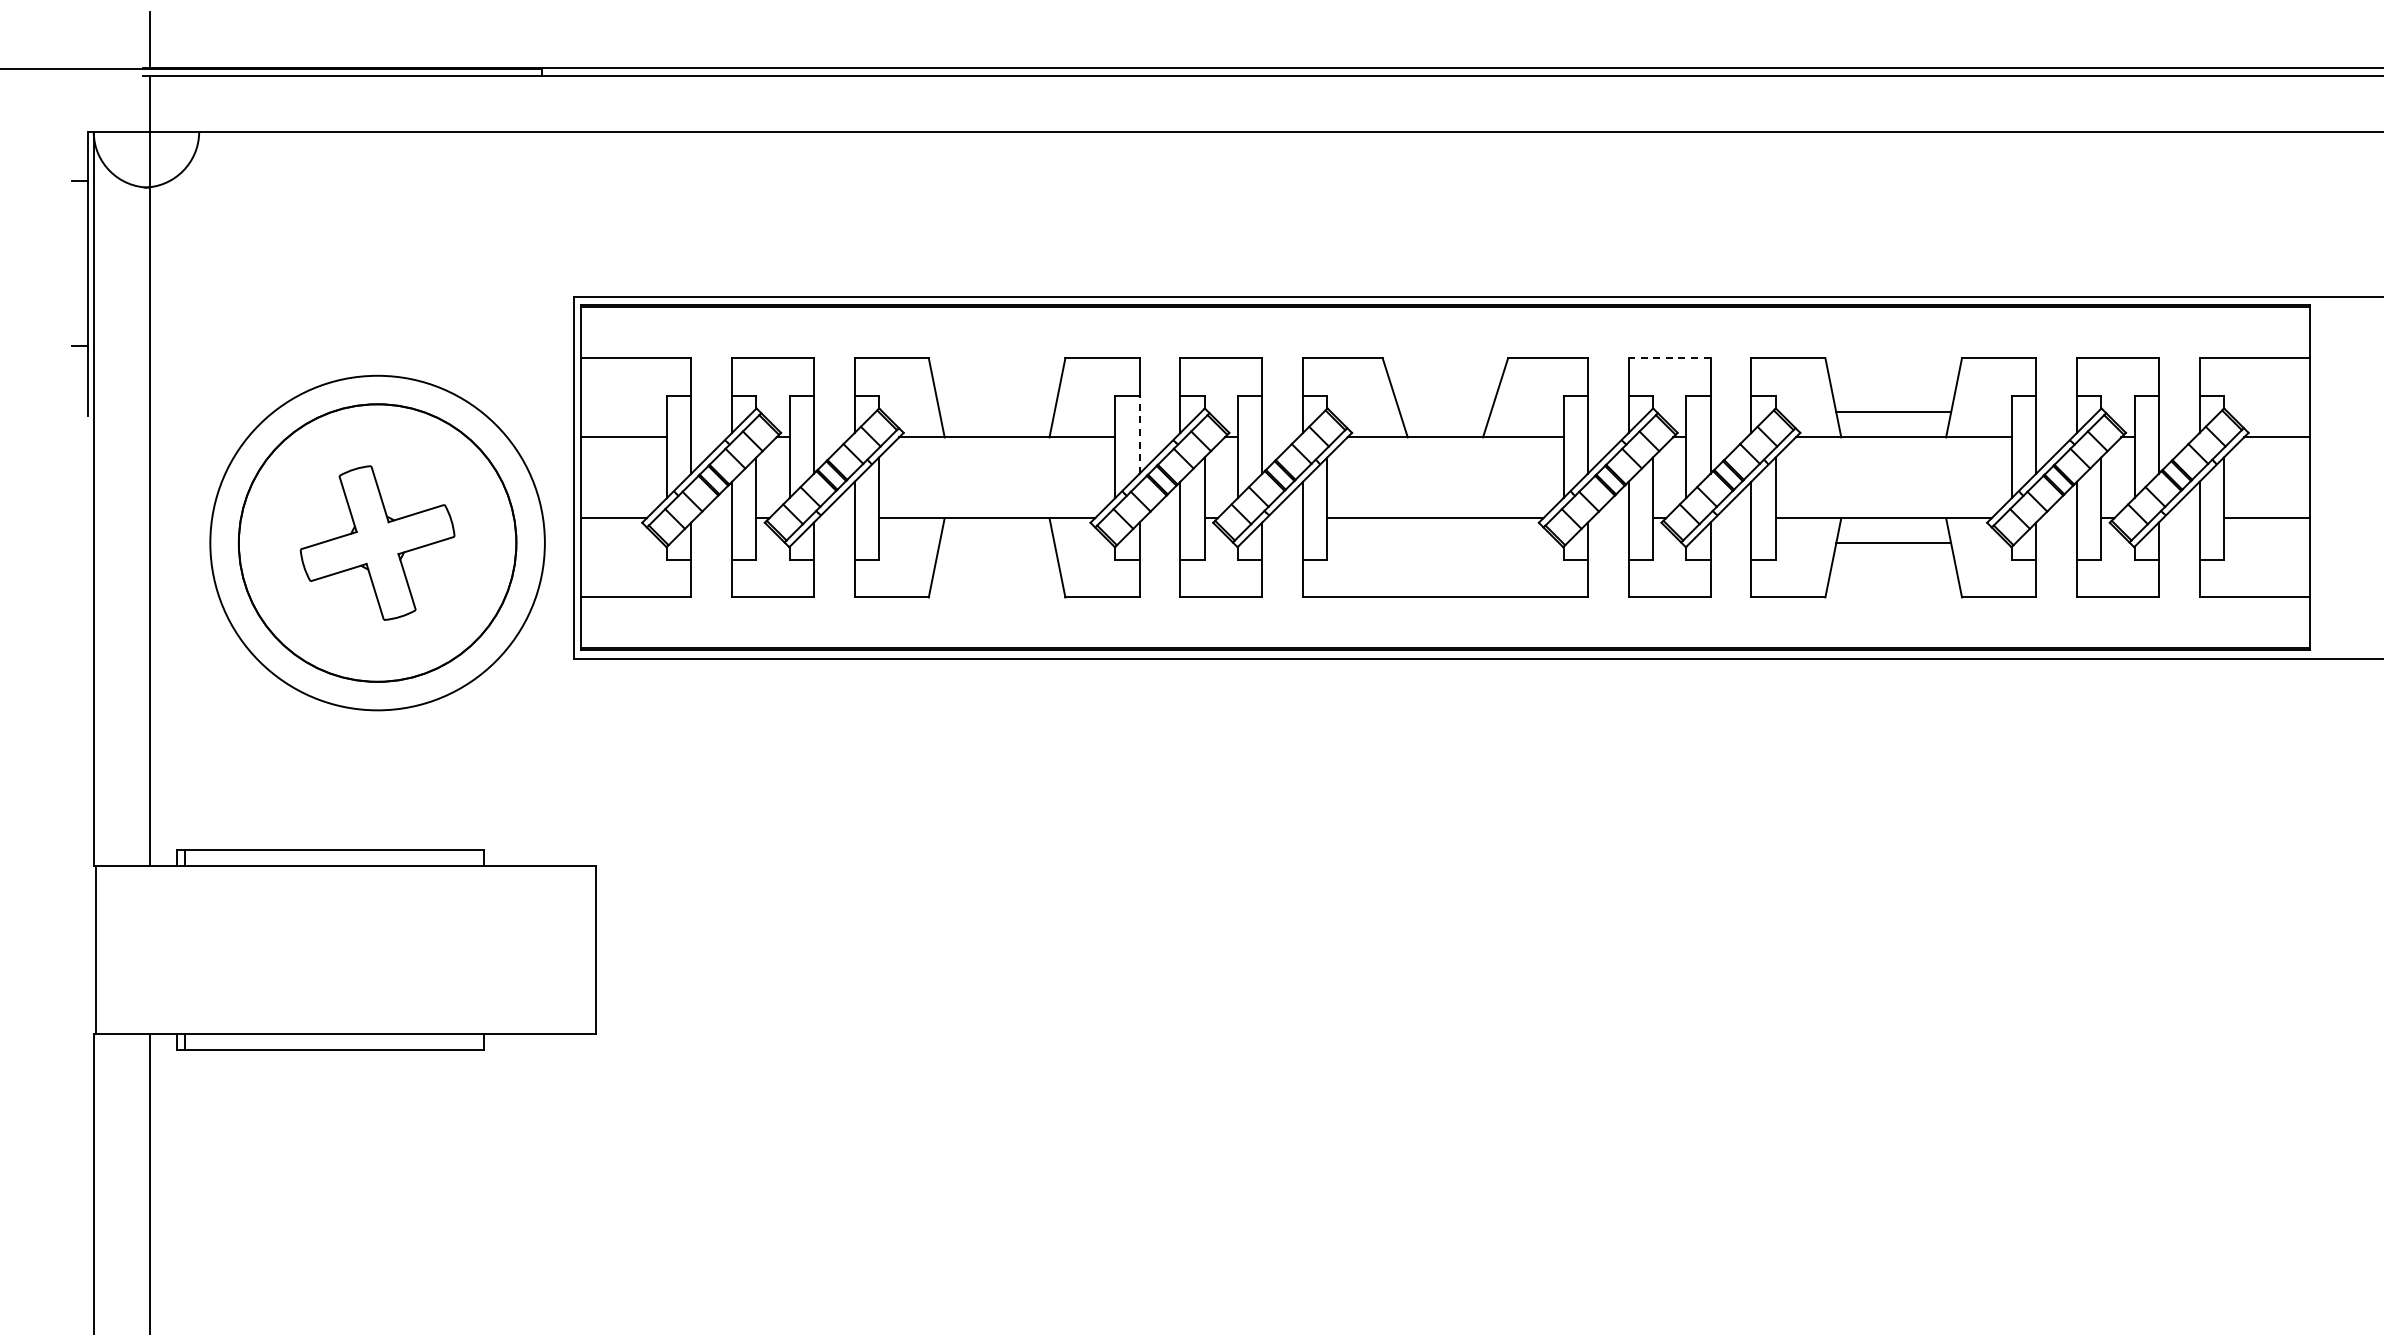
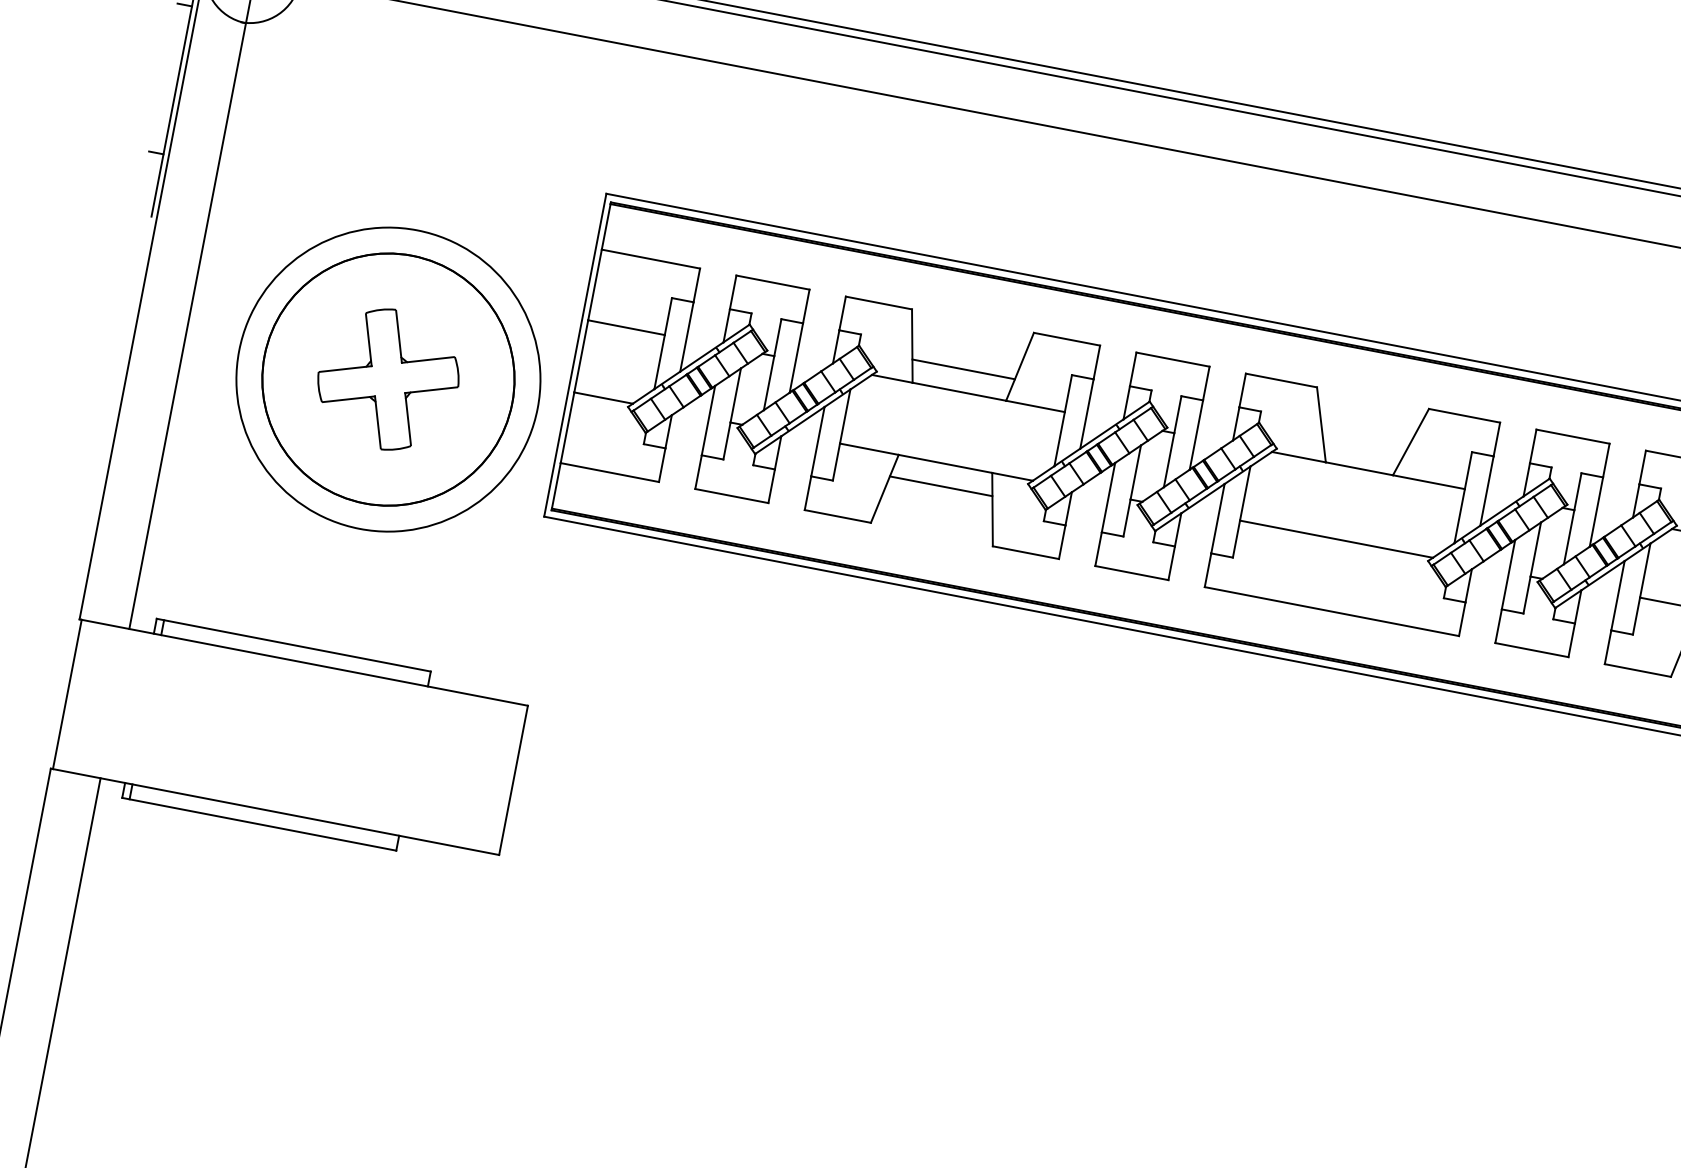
line: (1669, 358) -> (1572, 436), dashed -> solid
line: (996, 412) -> (963, 369), added
line: (1139, 434) -> (1086, 413), dashed -> solid
line: (996, 543) -> (940, 486), added

